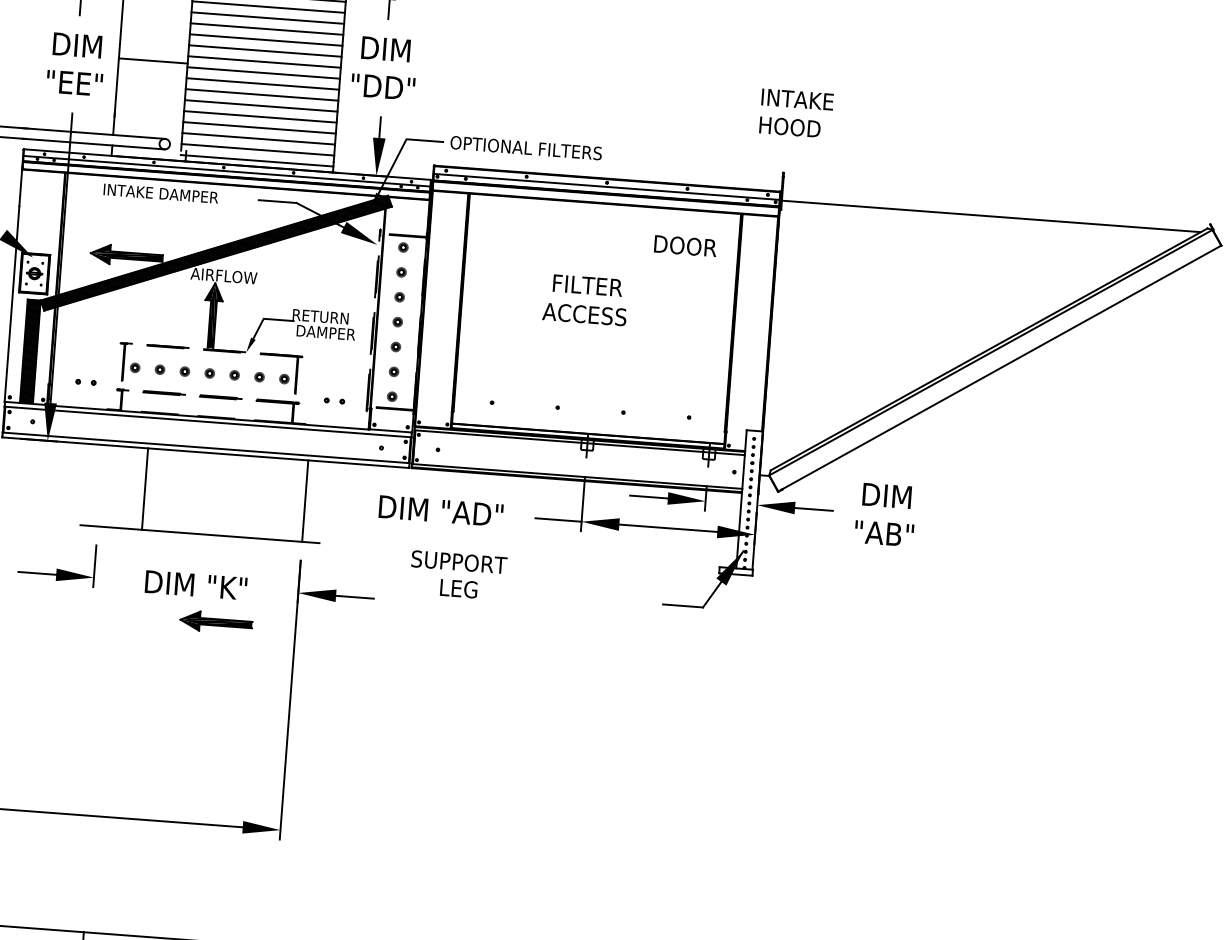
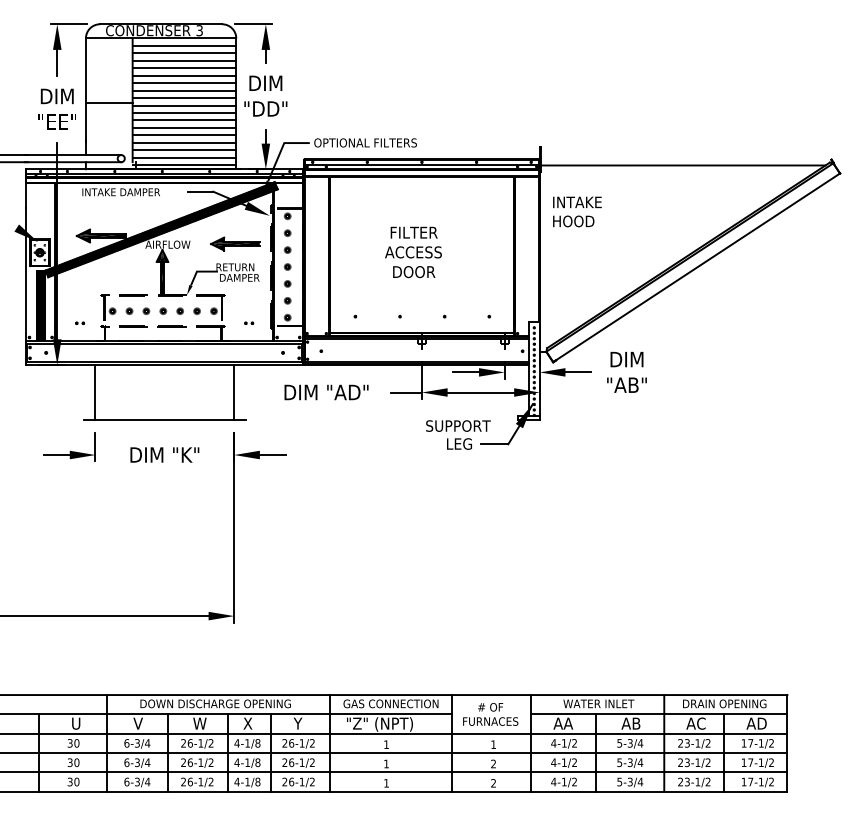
text: (796, 112) -> (577, 211), moved
text: (685, 246) -> (414, 272), moved
part: (85, 380) -> (79, 322), size x0.62
part: (335, 399) -> (249, 322), size x0.62
line: (145, 488) -> (95, 392), moved
text: (458, 574) -> (458, 434), moved
part: (216, 621) -> (235, 243), moved

